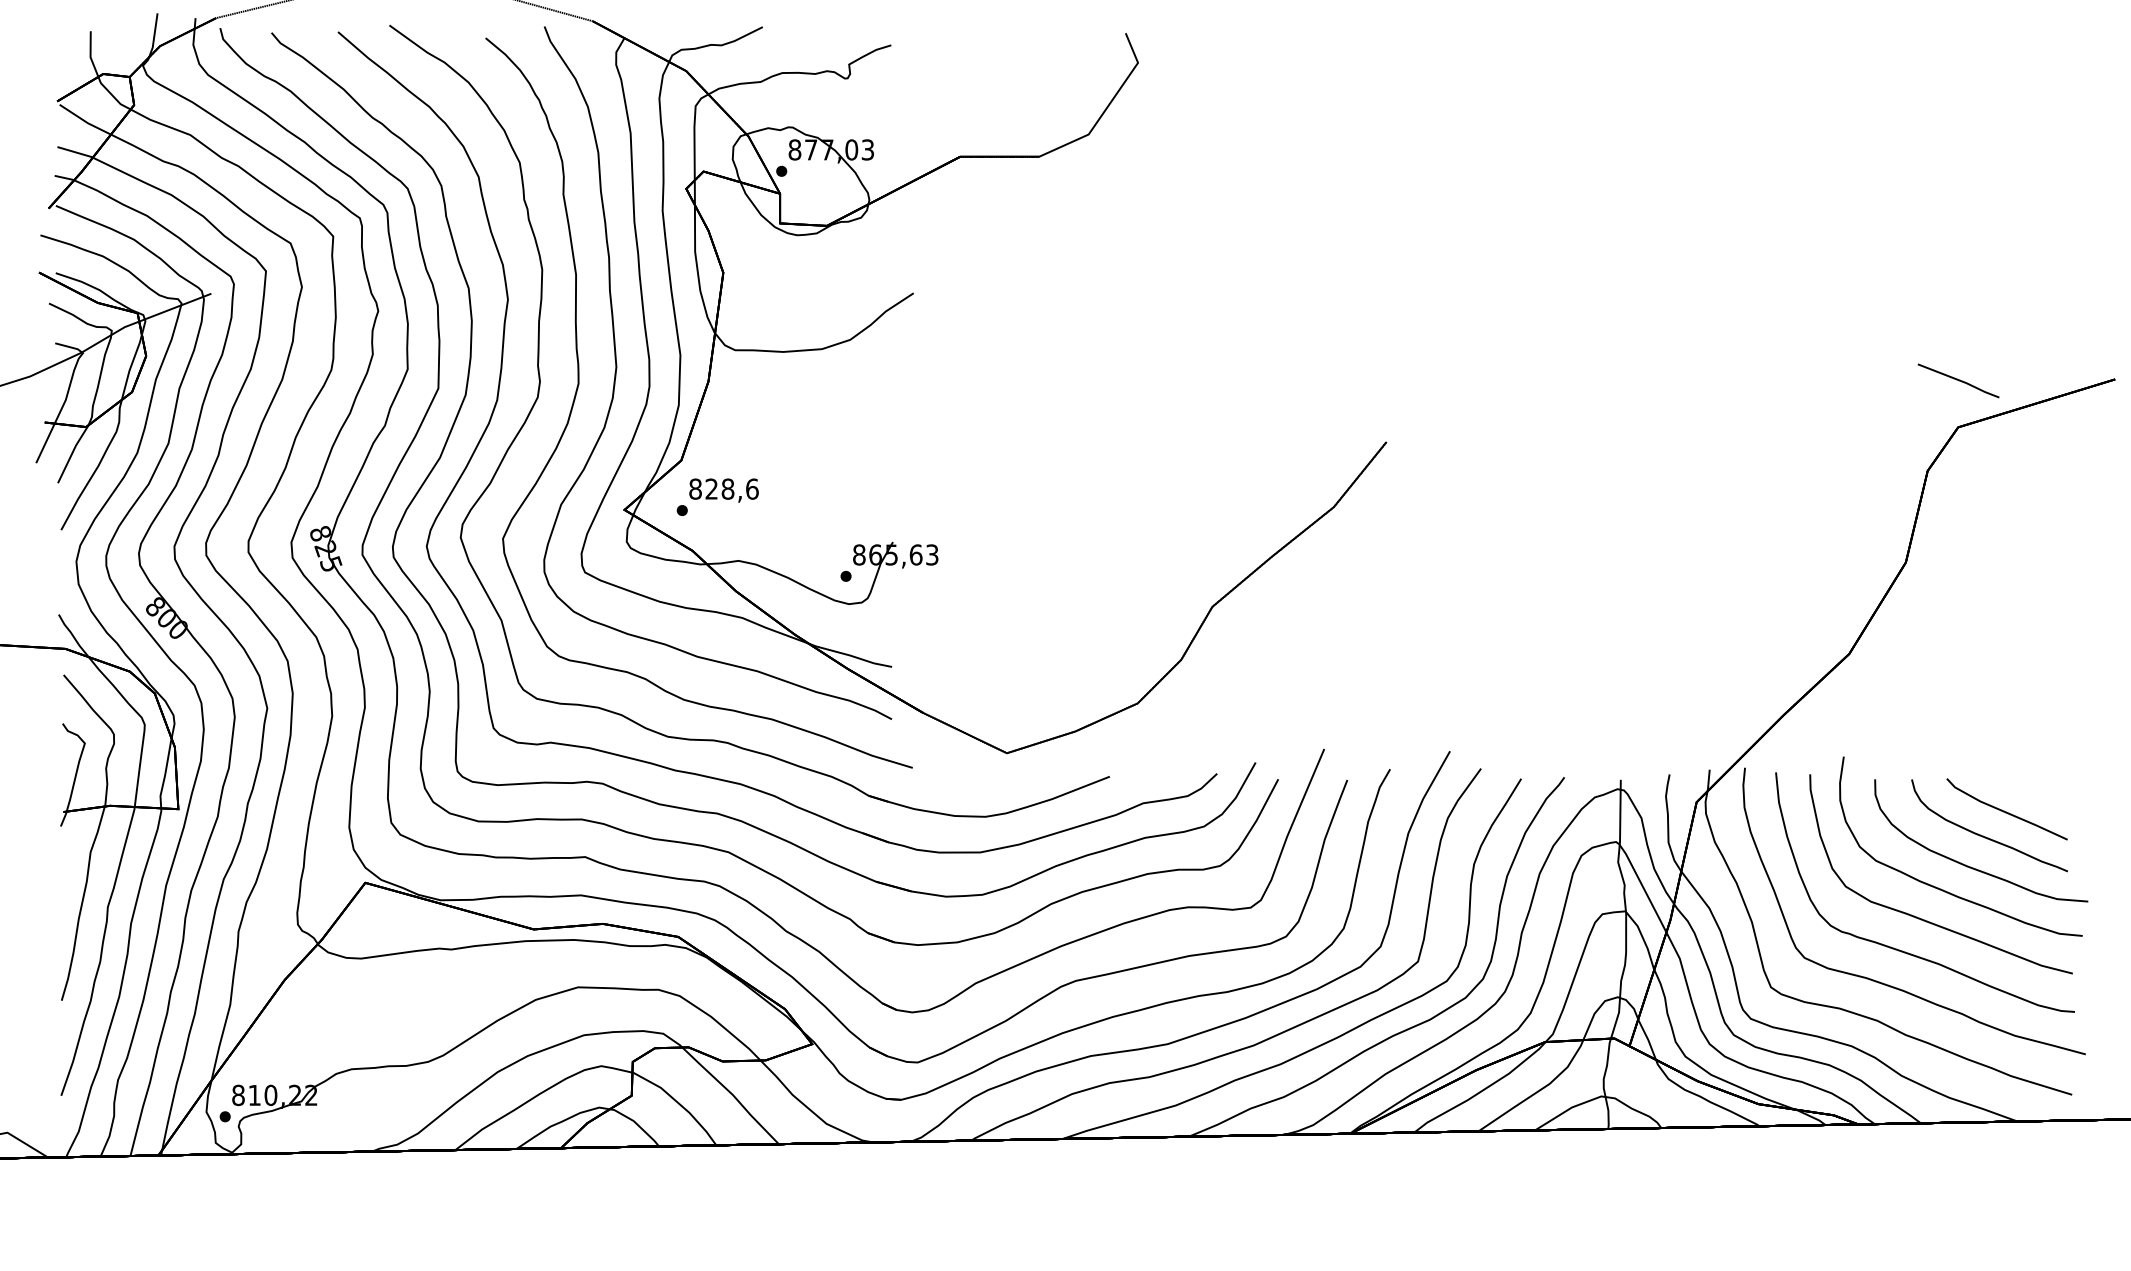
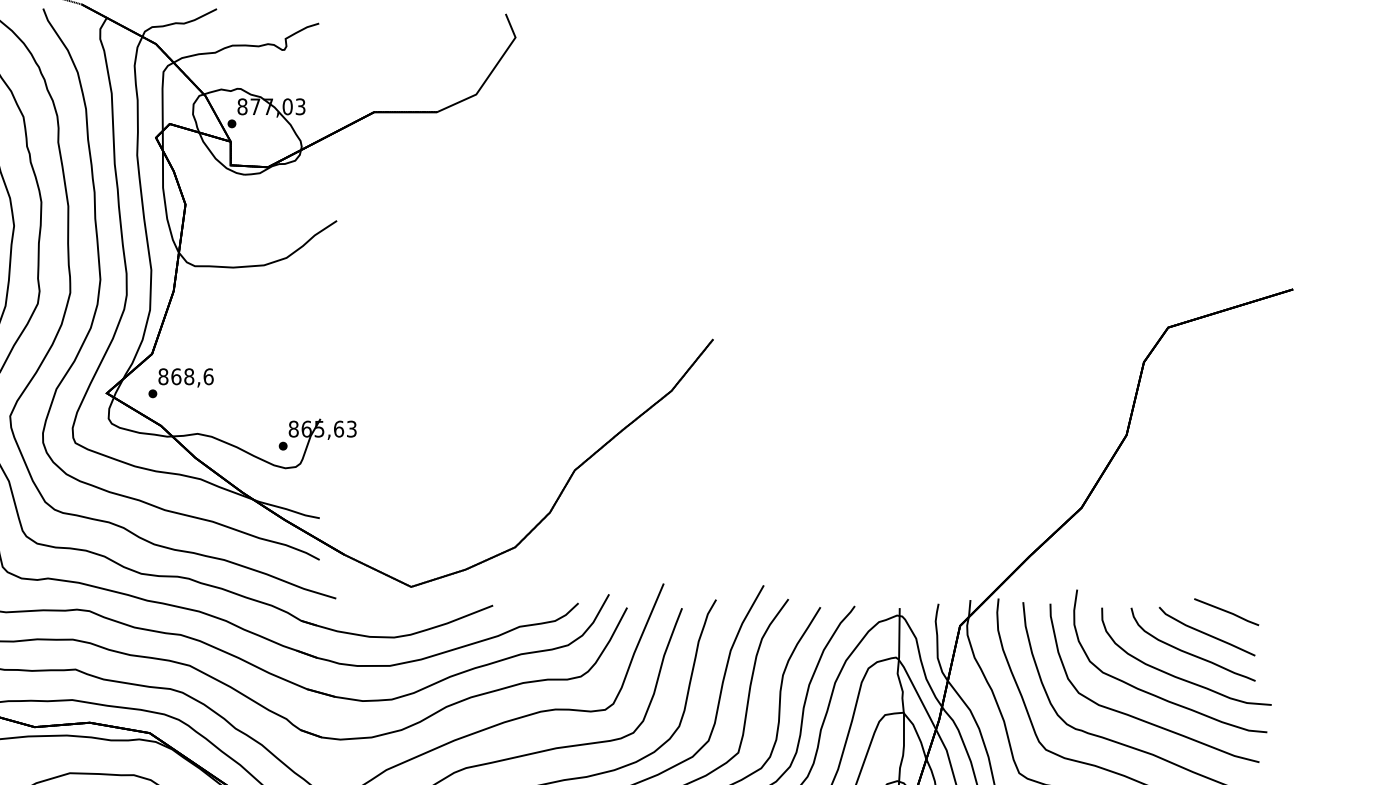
line: (1958, 380) -> (1226, 611), moved
text: (711, 488) -> (176, 376), 828,6 -> 868,6

